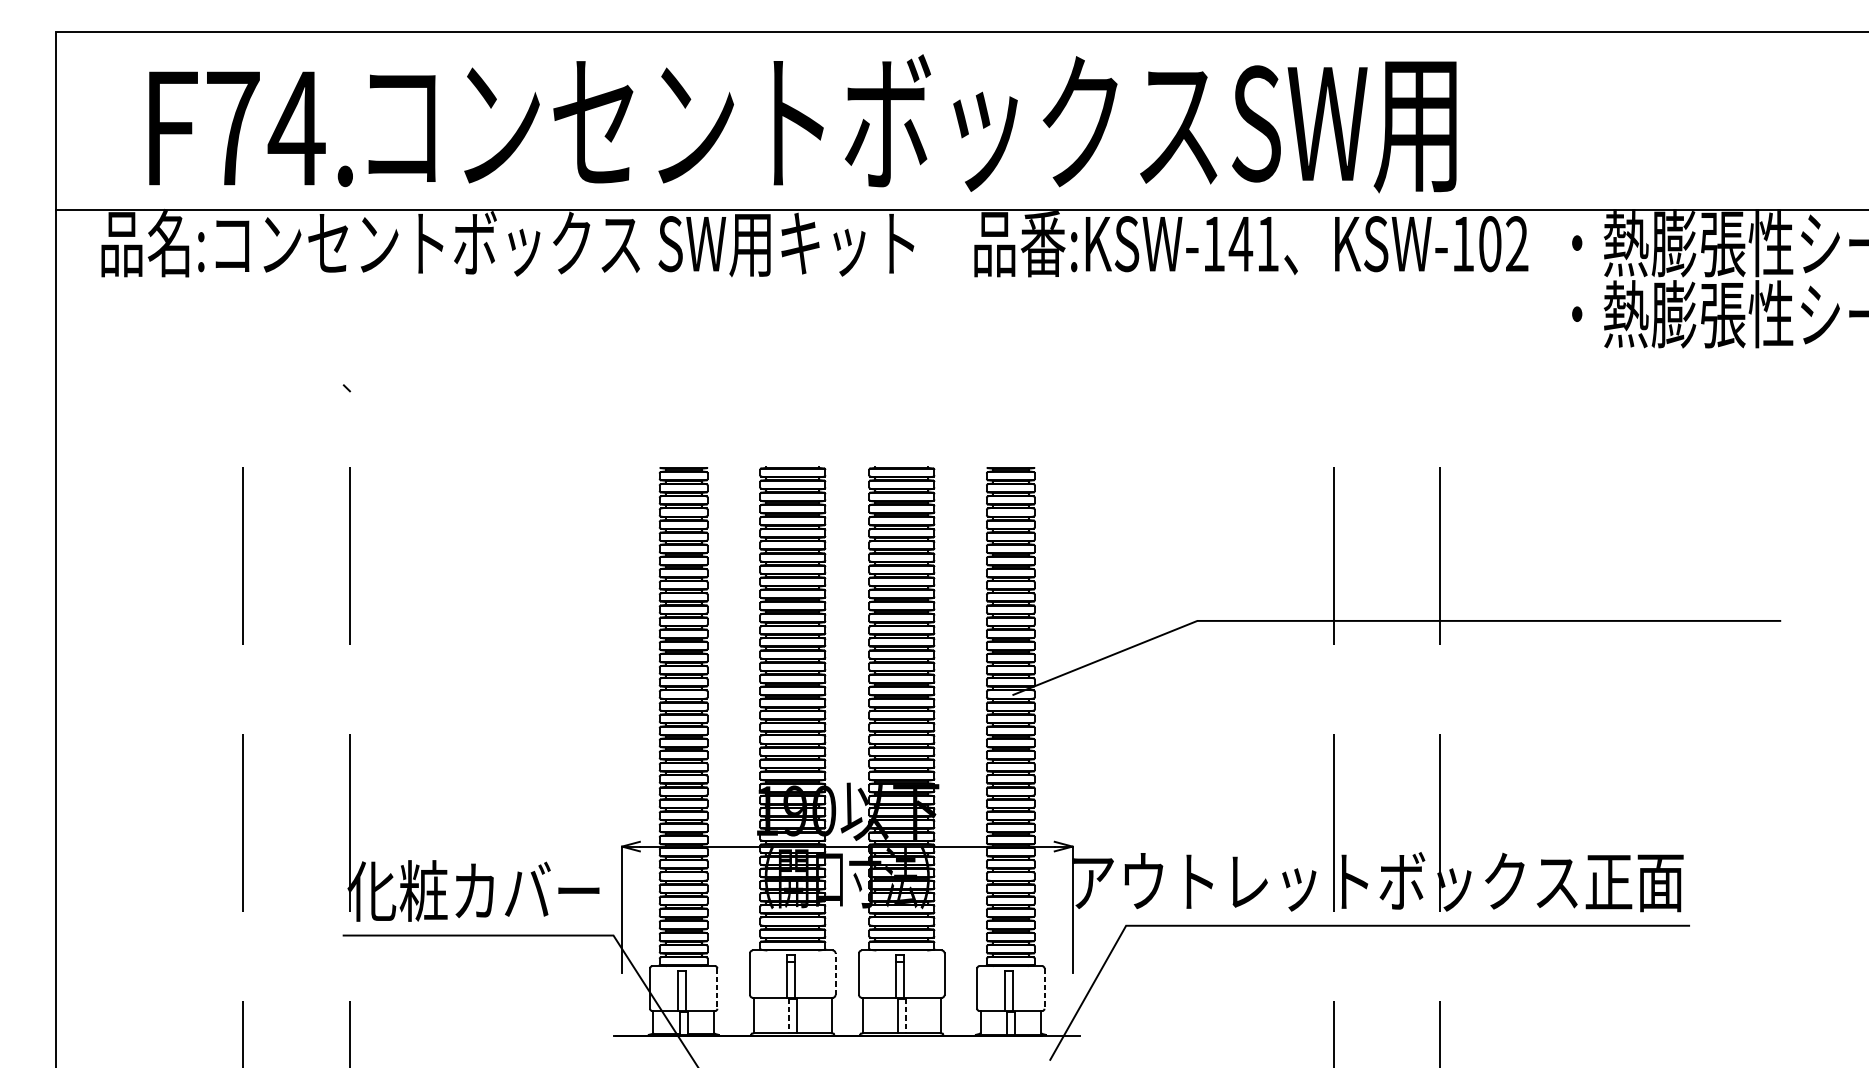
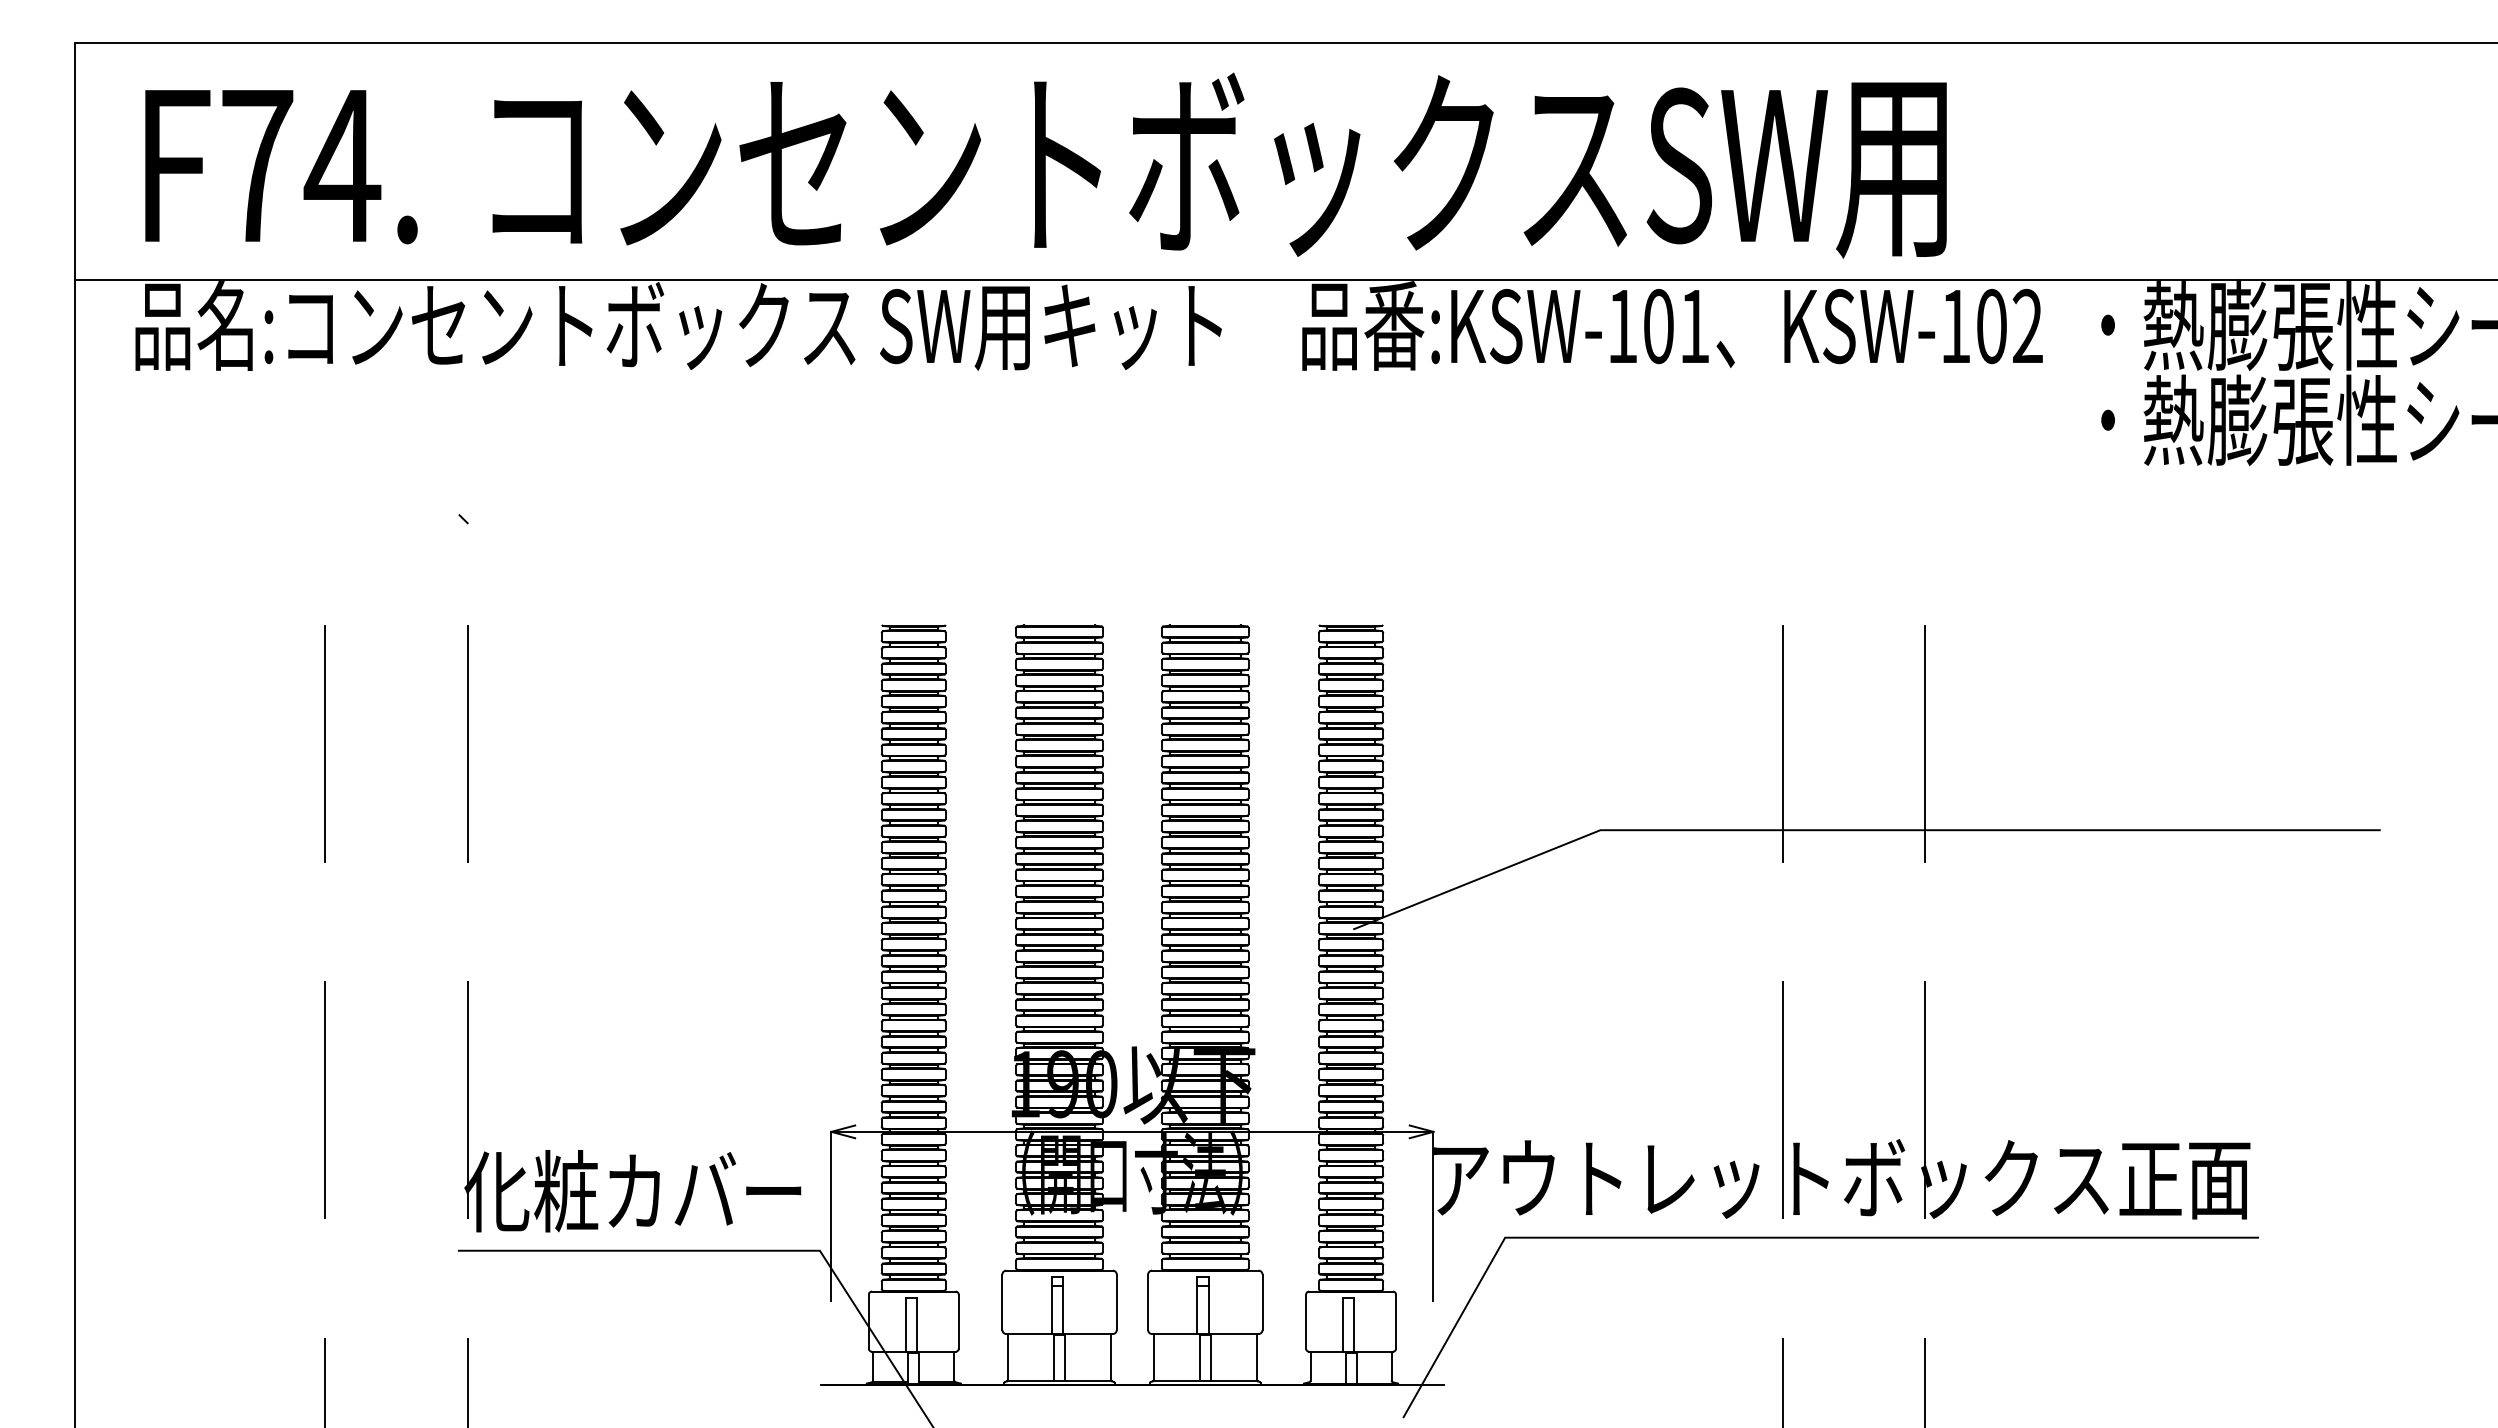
text: (251, 129) -> (281, 167), moved
text: (1240, 244) -> (1658, 326), :KSW-141 -> :KSW-101
line: (835, 974) -> (1116, 1302), dashed -> solid
line: (717, 988) -> (958, 1321), dashed -> solid
line: (1044, 988) -> (1396, 1321), dashed -> solid
line: (788, 1016) -> (1054, 1358), dashed -> solid
line: (905, 1016) -> (1210, 1358), dashed -> solid

